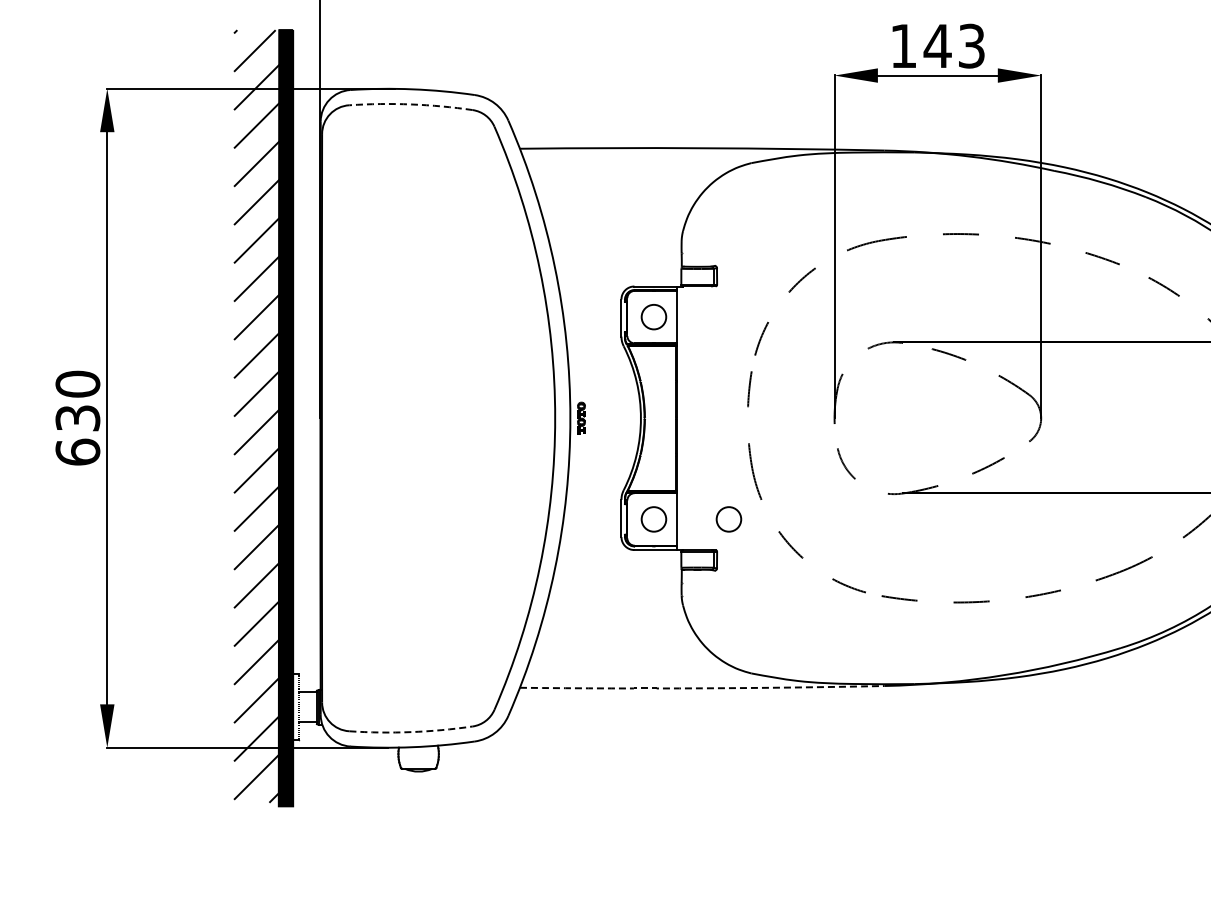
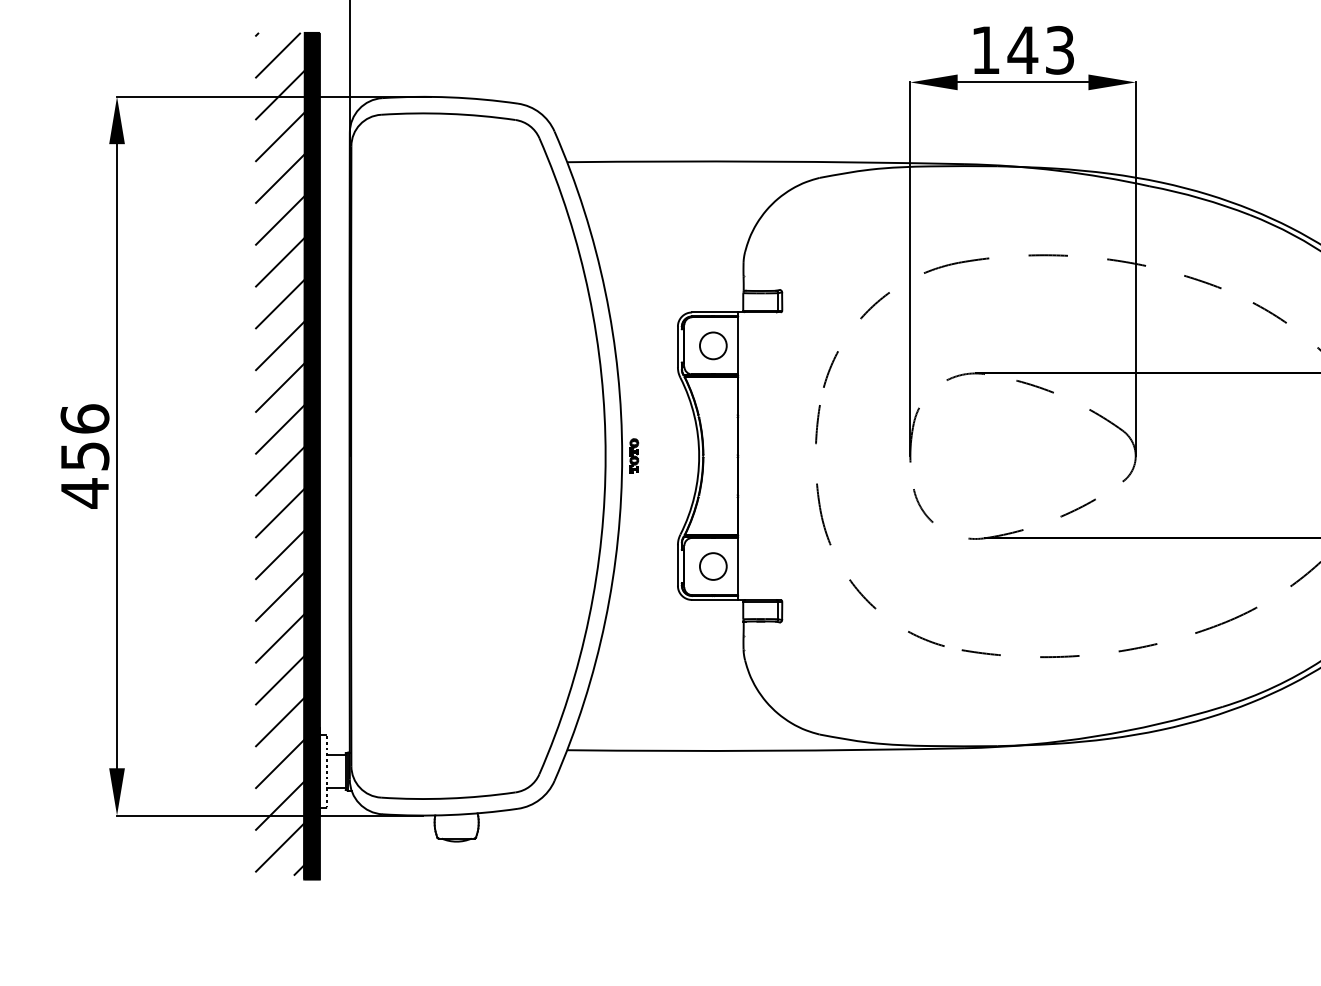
arc: (411, 104) -> (448, 113), dashed -> solid
text: (77, 418) -> (84, 456), 630 -> 456
circle: (728, 519) -> (794, 566), removed
arc: (702, 688) -> (766, 750), dashed -> solid
arc: (411, 732) -> (448, 798), dashed -> solid

